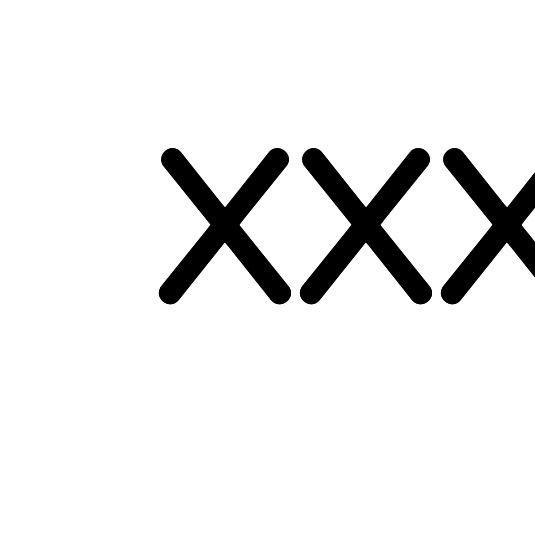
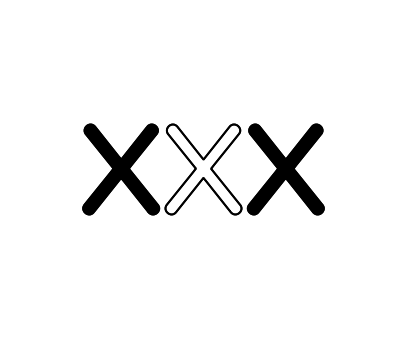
fill: (365, 226) -> (203, 169), removed

